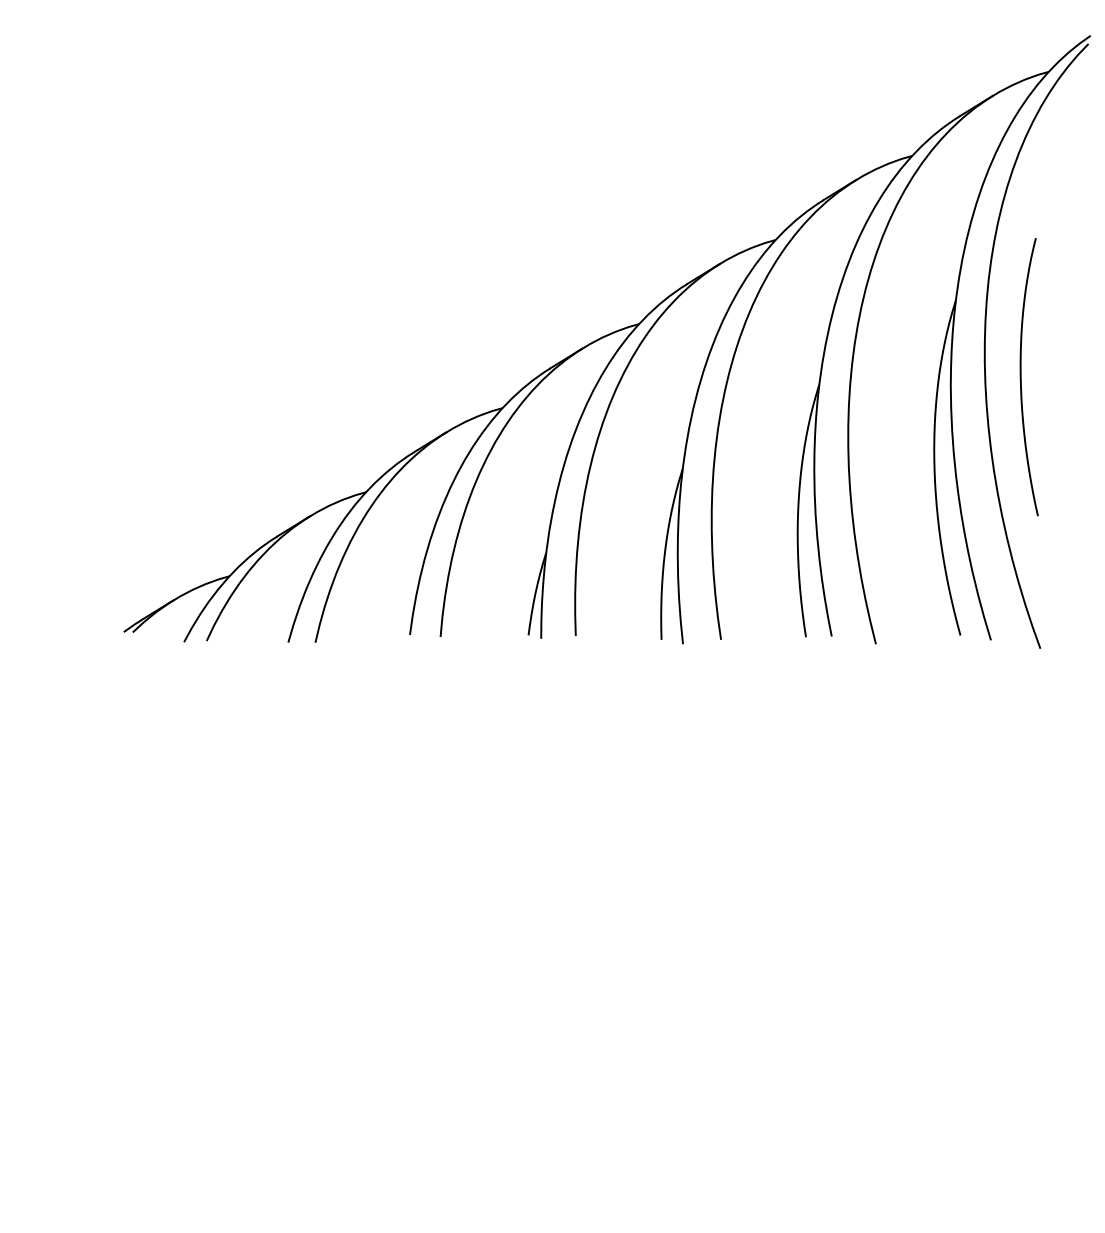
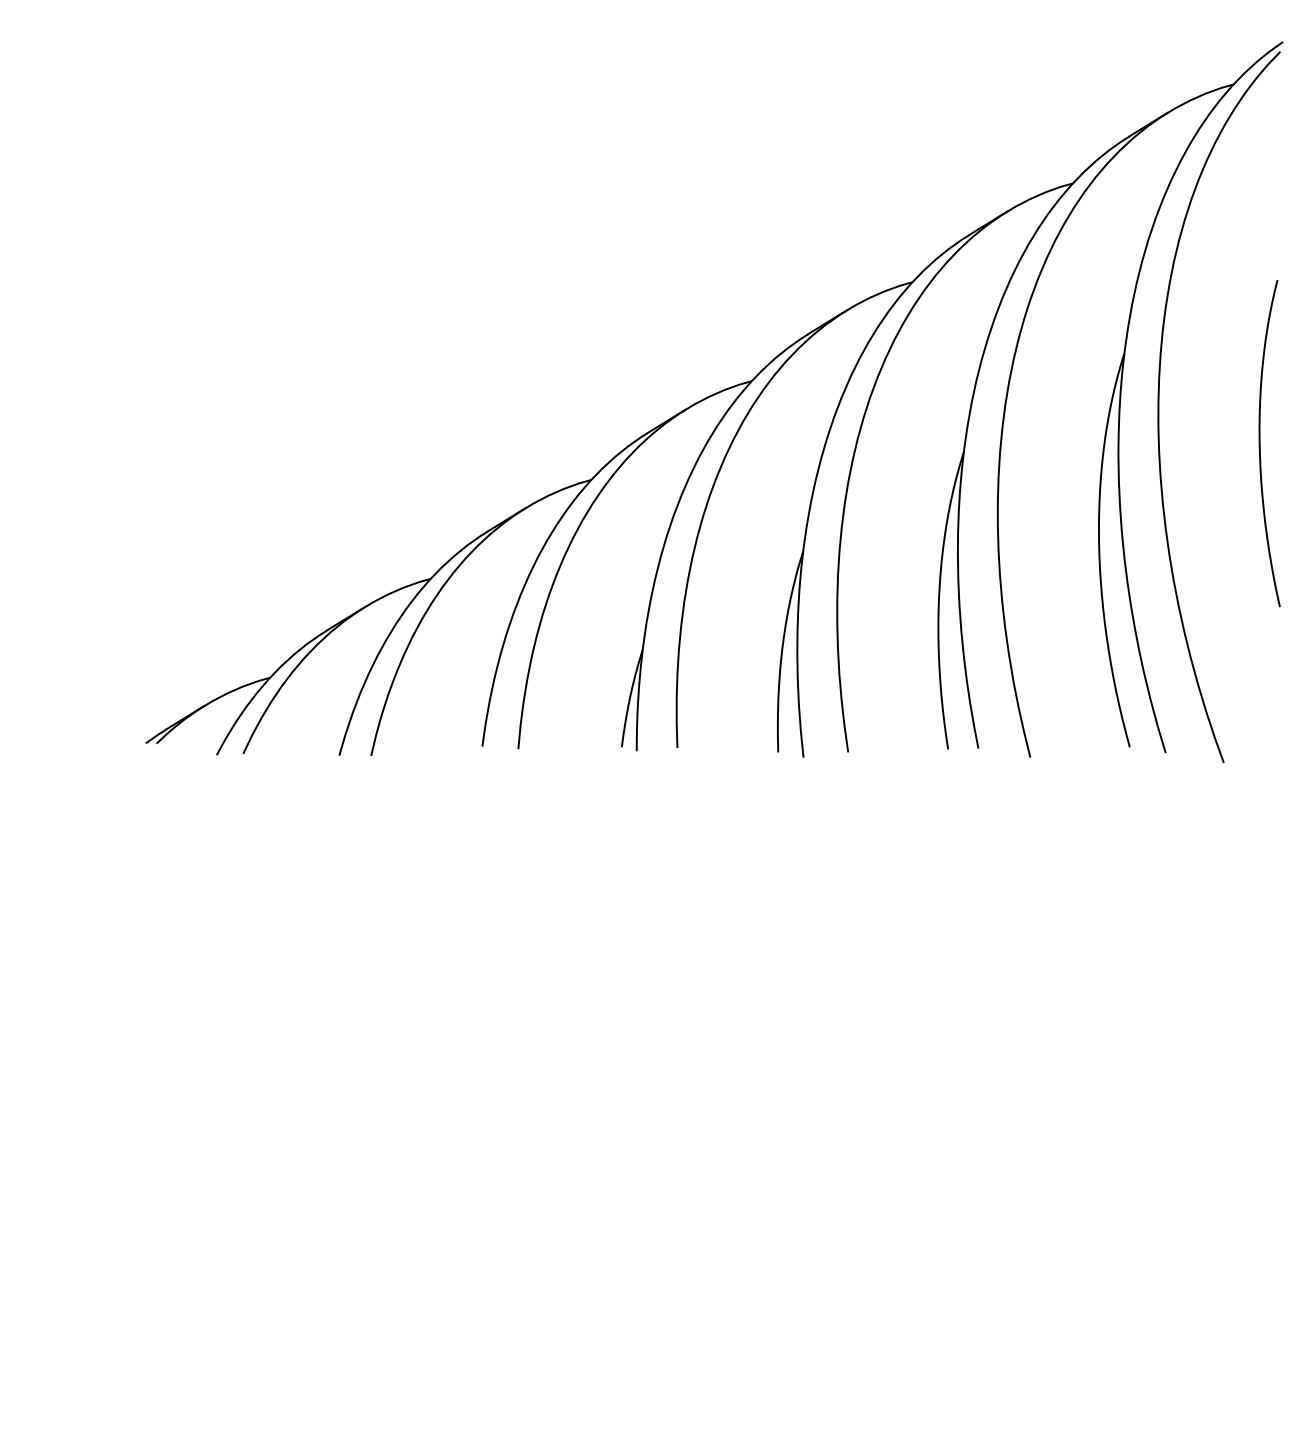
curve: (1021, 377) -> (1260, 443), moved

